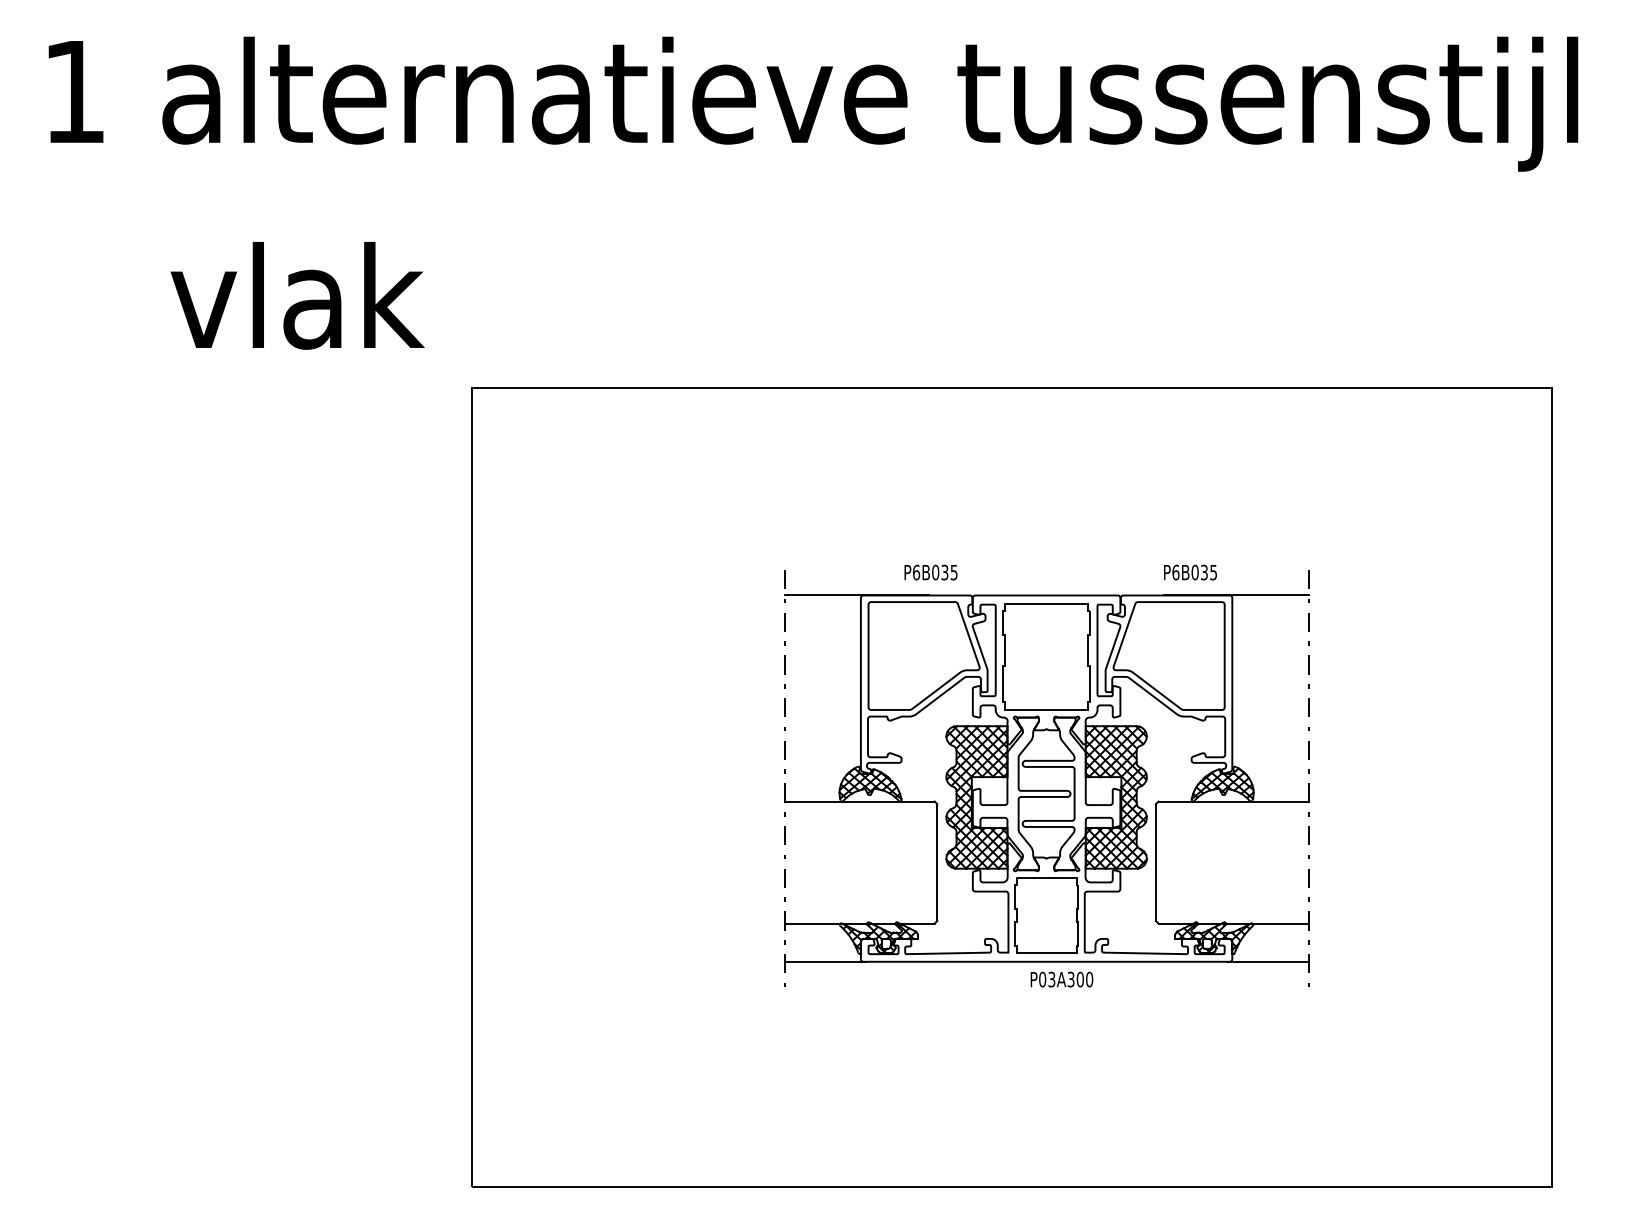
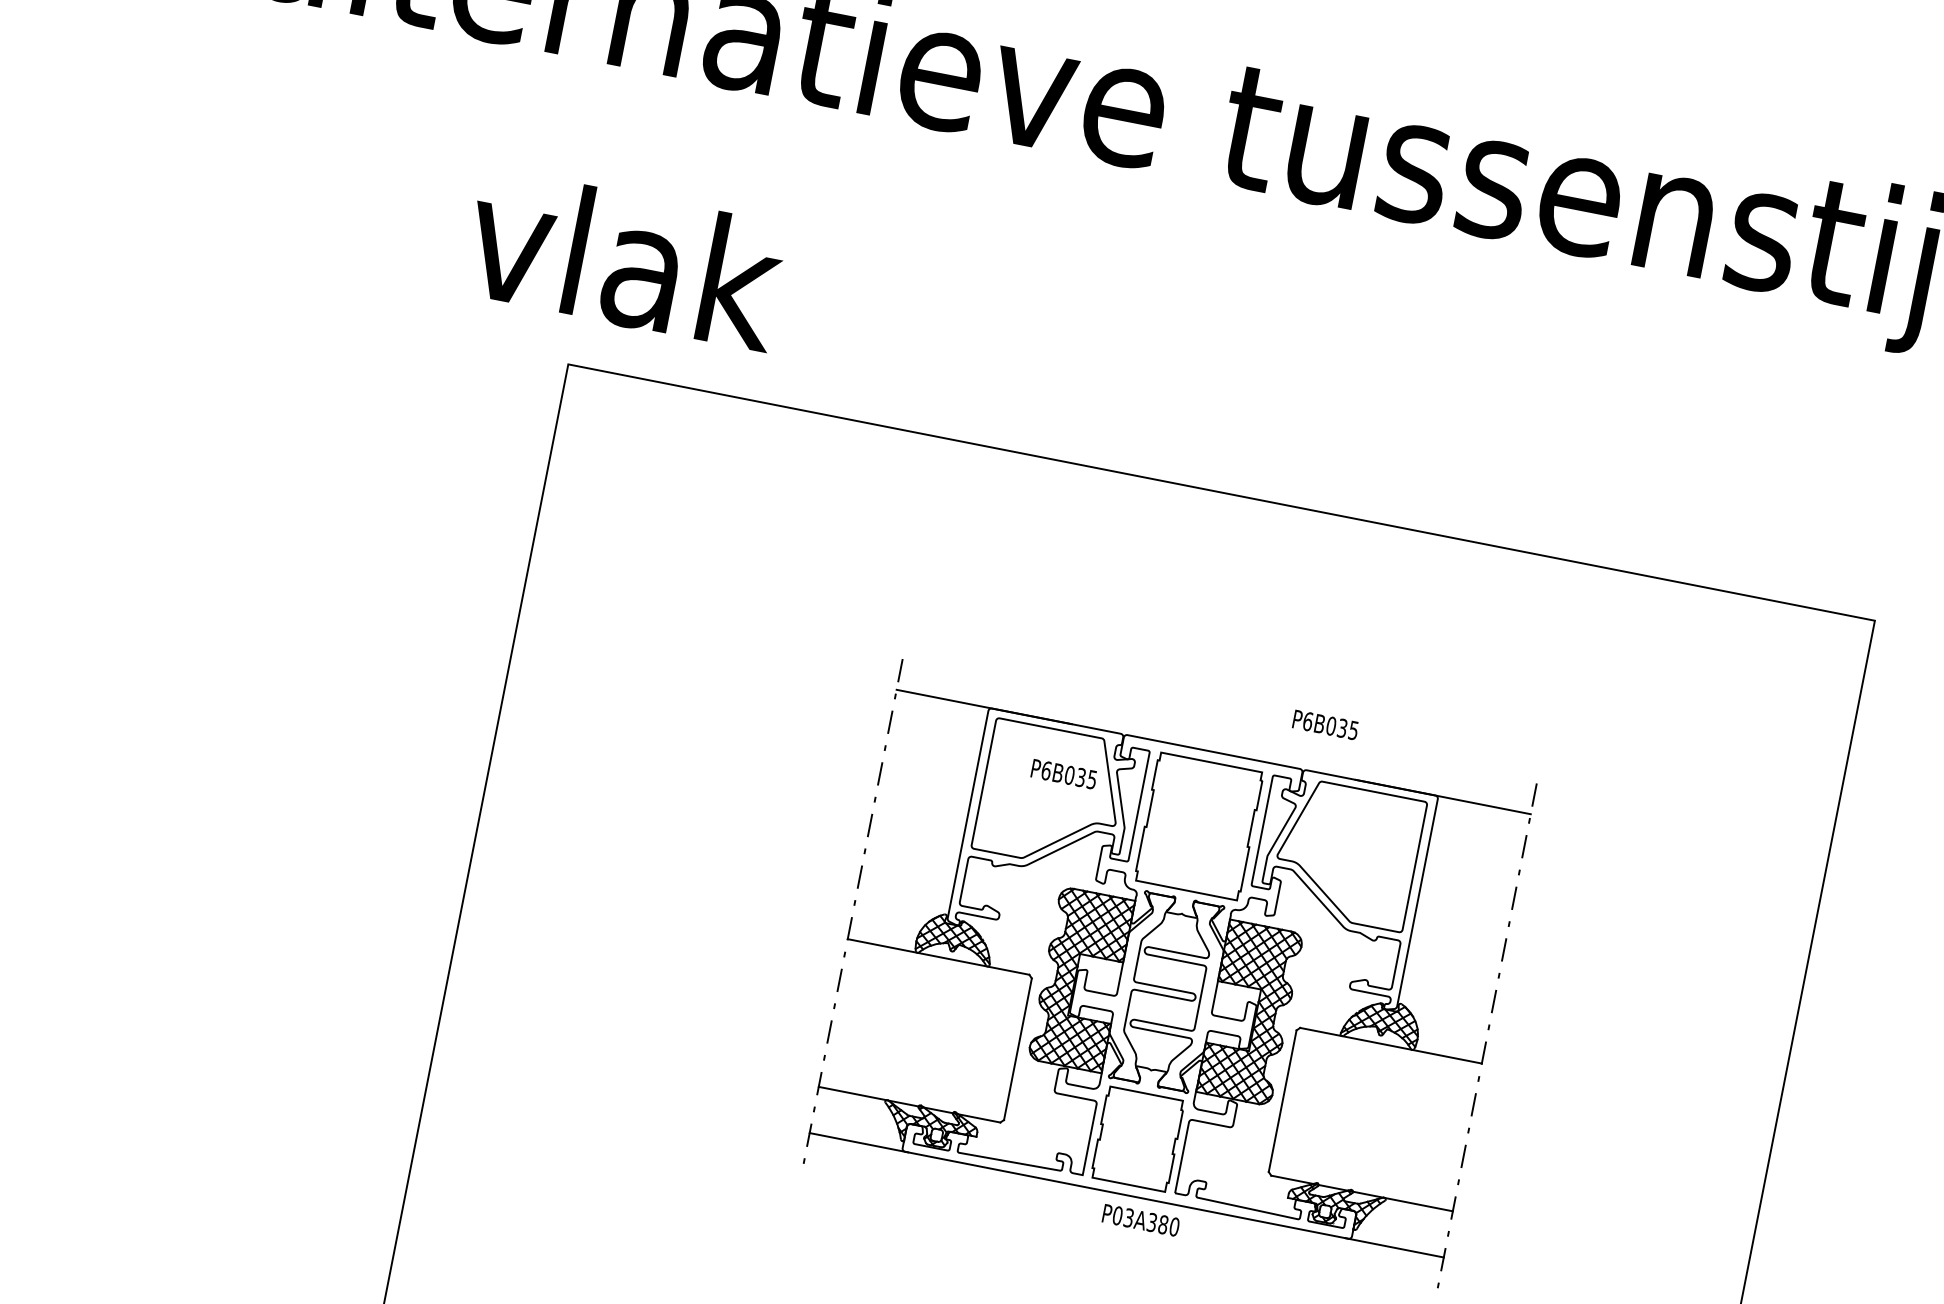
text: (297, 295) -> (625, 259), moved
text: (930, 572) -> (1063, 774), moved
text: (1190, 572) -> (1325, 724), moved
text: (1079, 979) -> (1162, 1224), P03A300 -> P03A380

